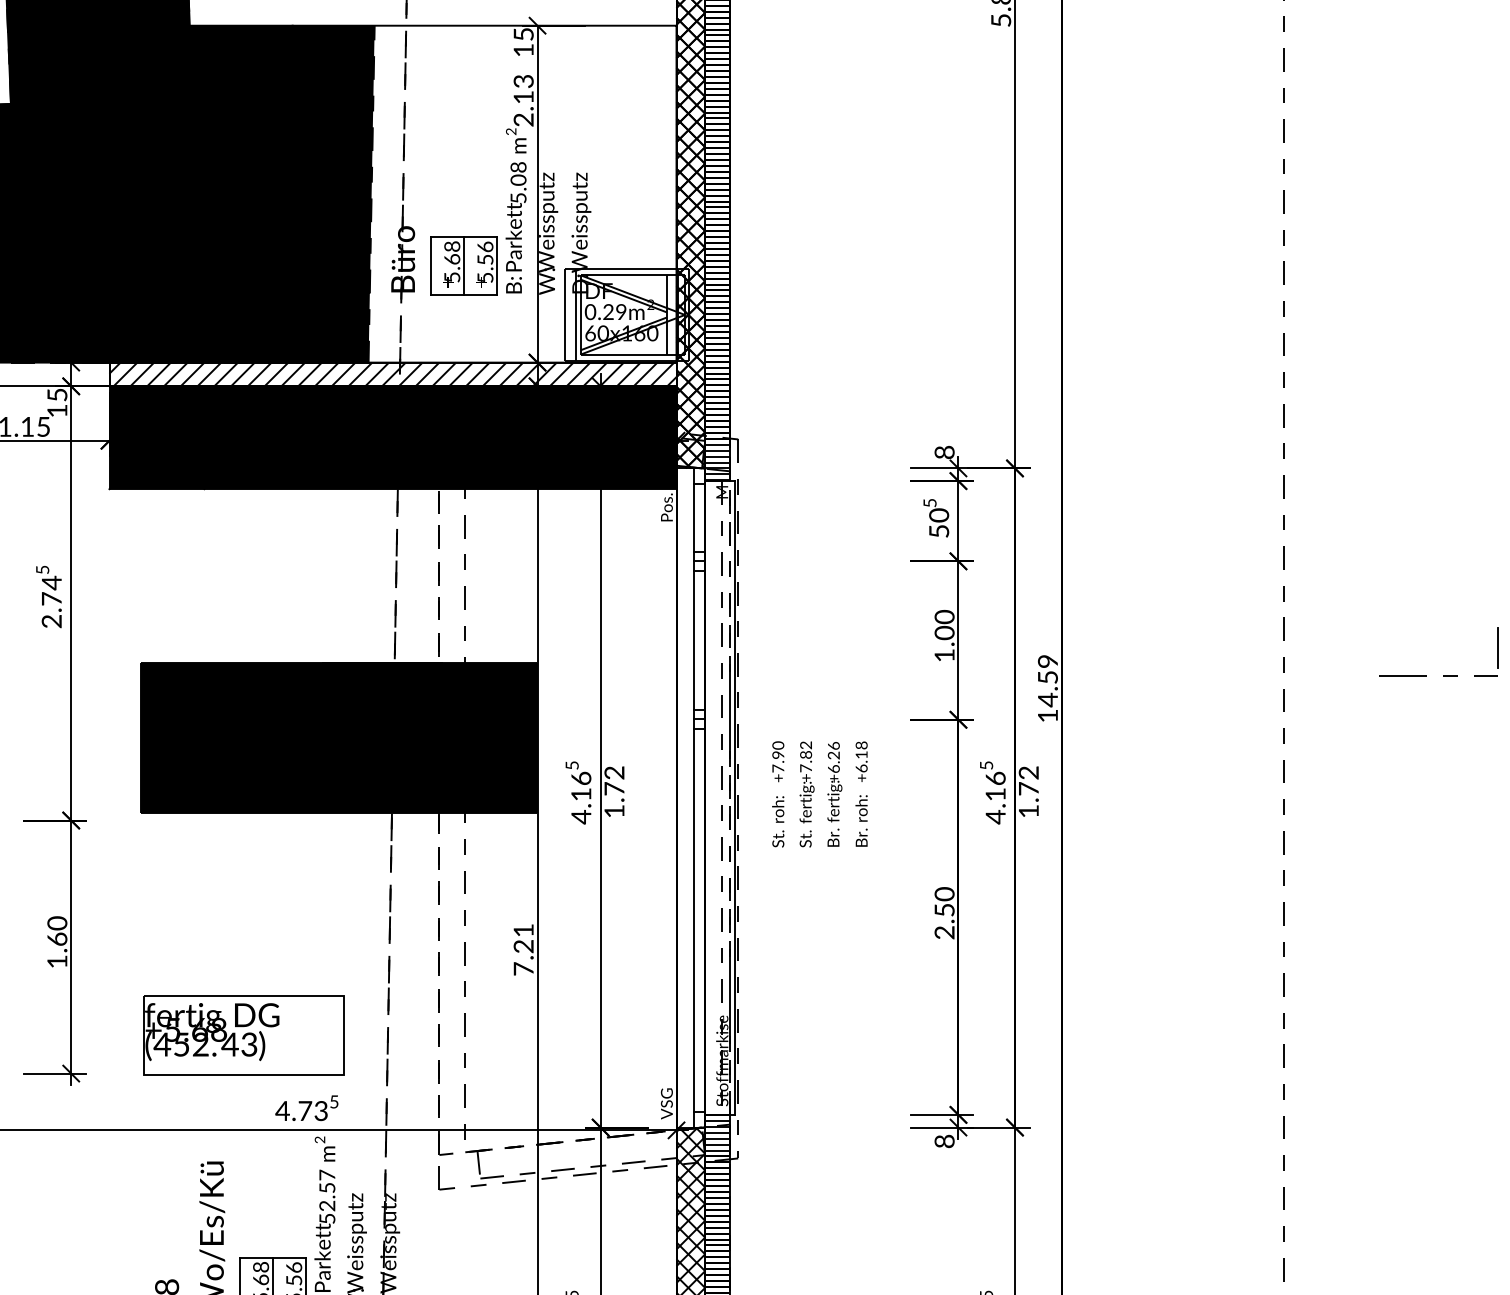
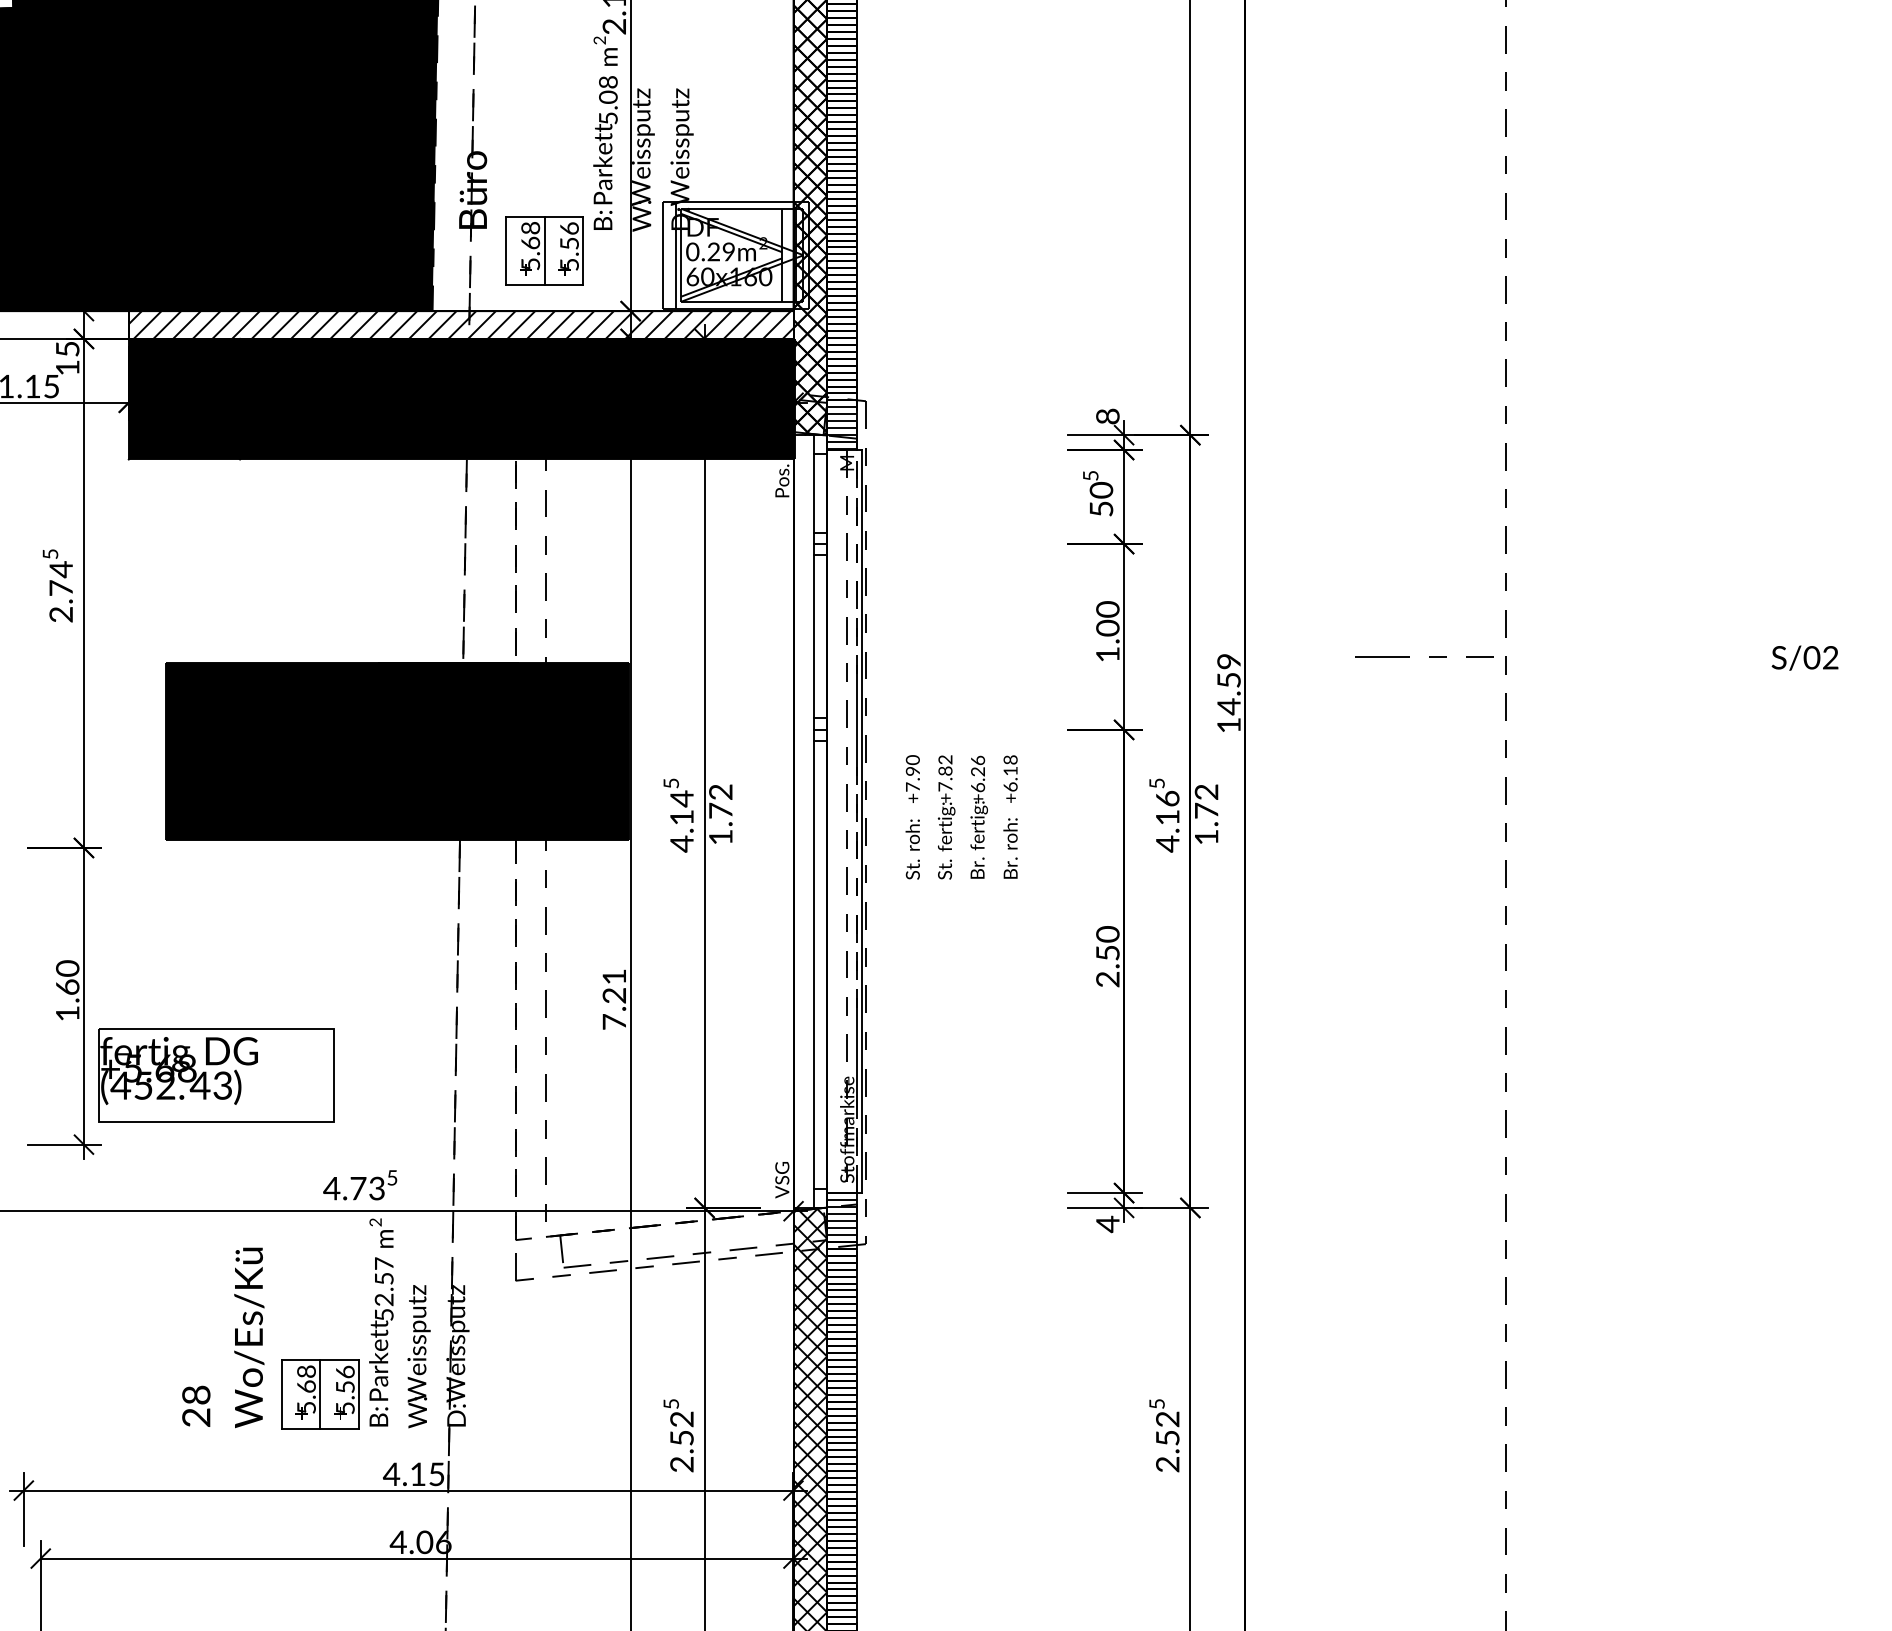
part: (464, 265) -> (544, 250), moved
line: (1497, 647) -> (1756, 645), removed
line: (1443, 675) -> (1429, 656), moved
text: (580, 778) -> (681, 798), 4.16 -> 4.14
part: (243, 1035) -> (216, 1075), moved
text: (944, 1141) -> (1107, 1224), 8 -> 4

